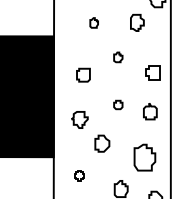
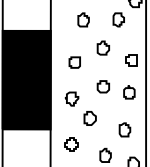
part: (94, 22) -> (83, 19), size x1.67
part: (117, 56) -> (102, 47), size x1.67
part: (117, 104) -> (102, 86), size x1.67
part: (144, 157) -> (124, 129), size x0.62
part: (79, 175) -> (71, 144), size x1.67

